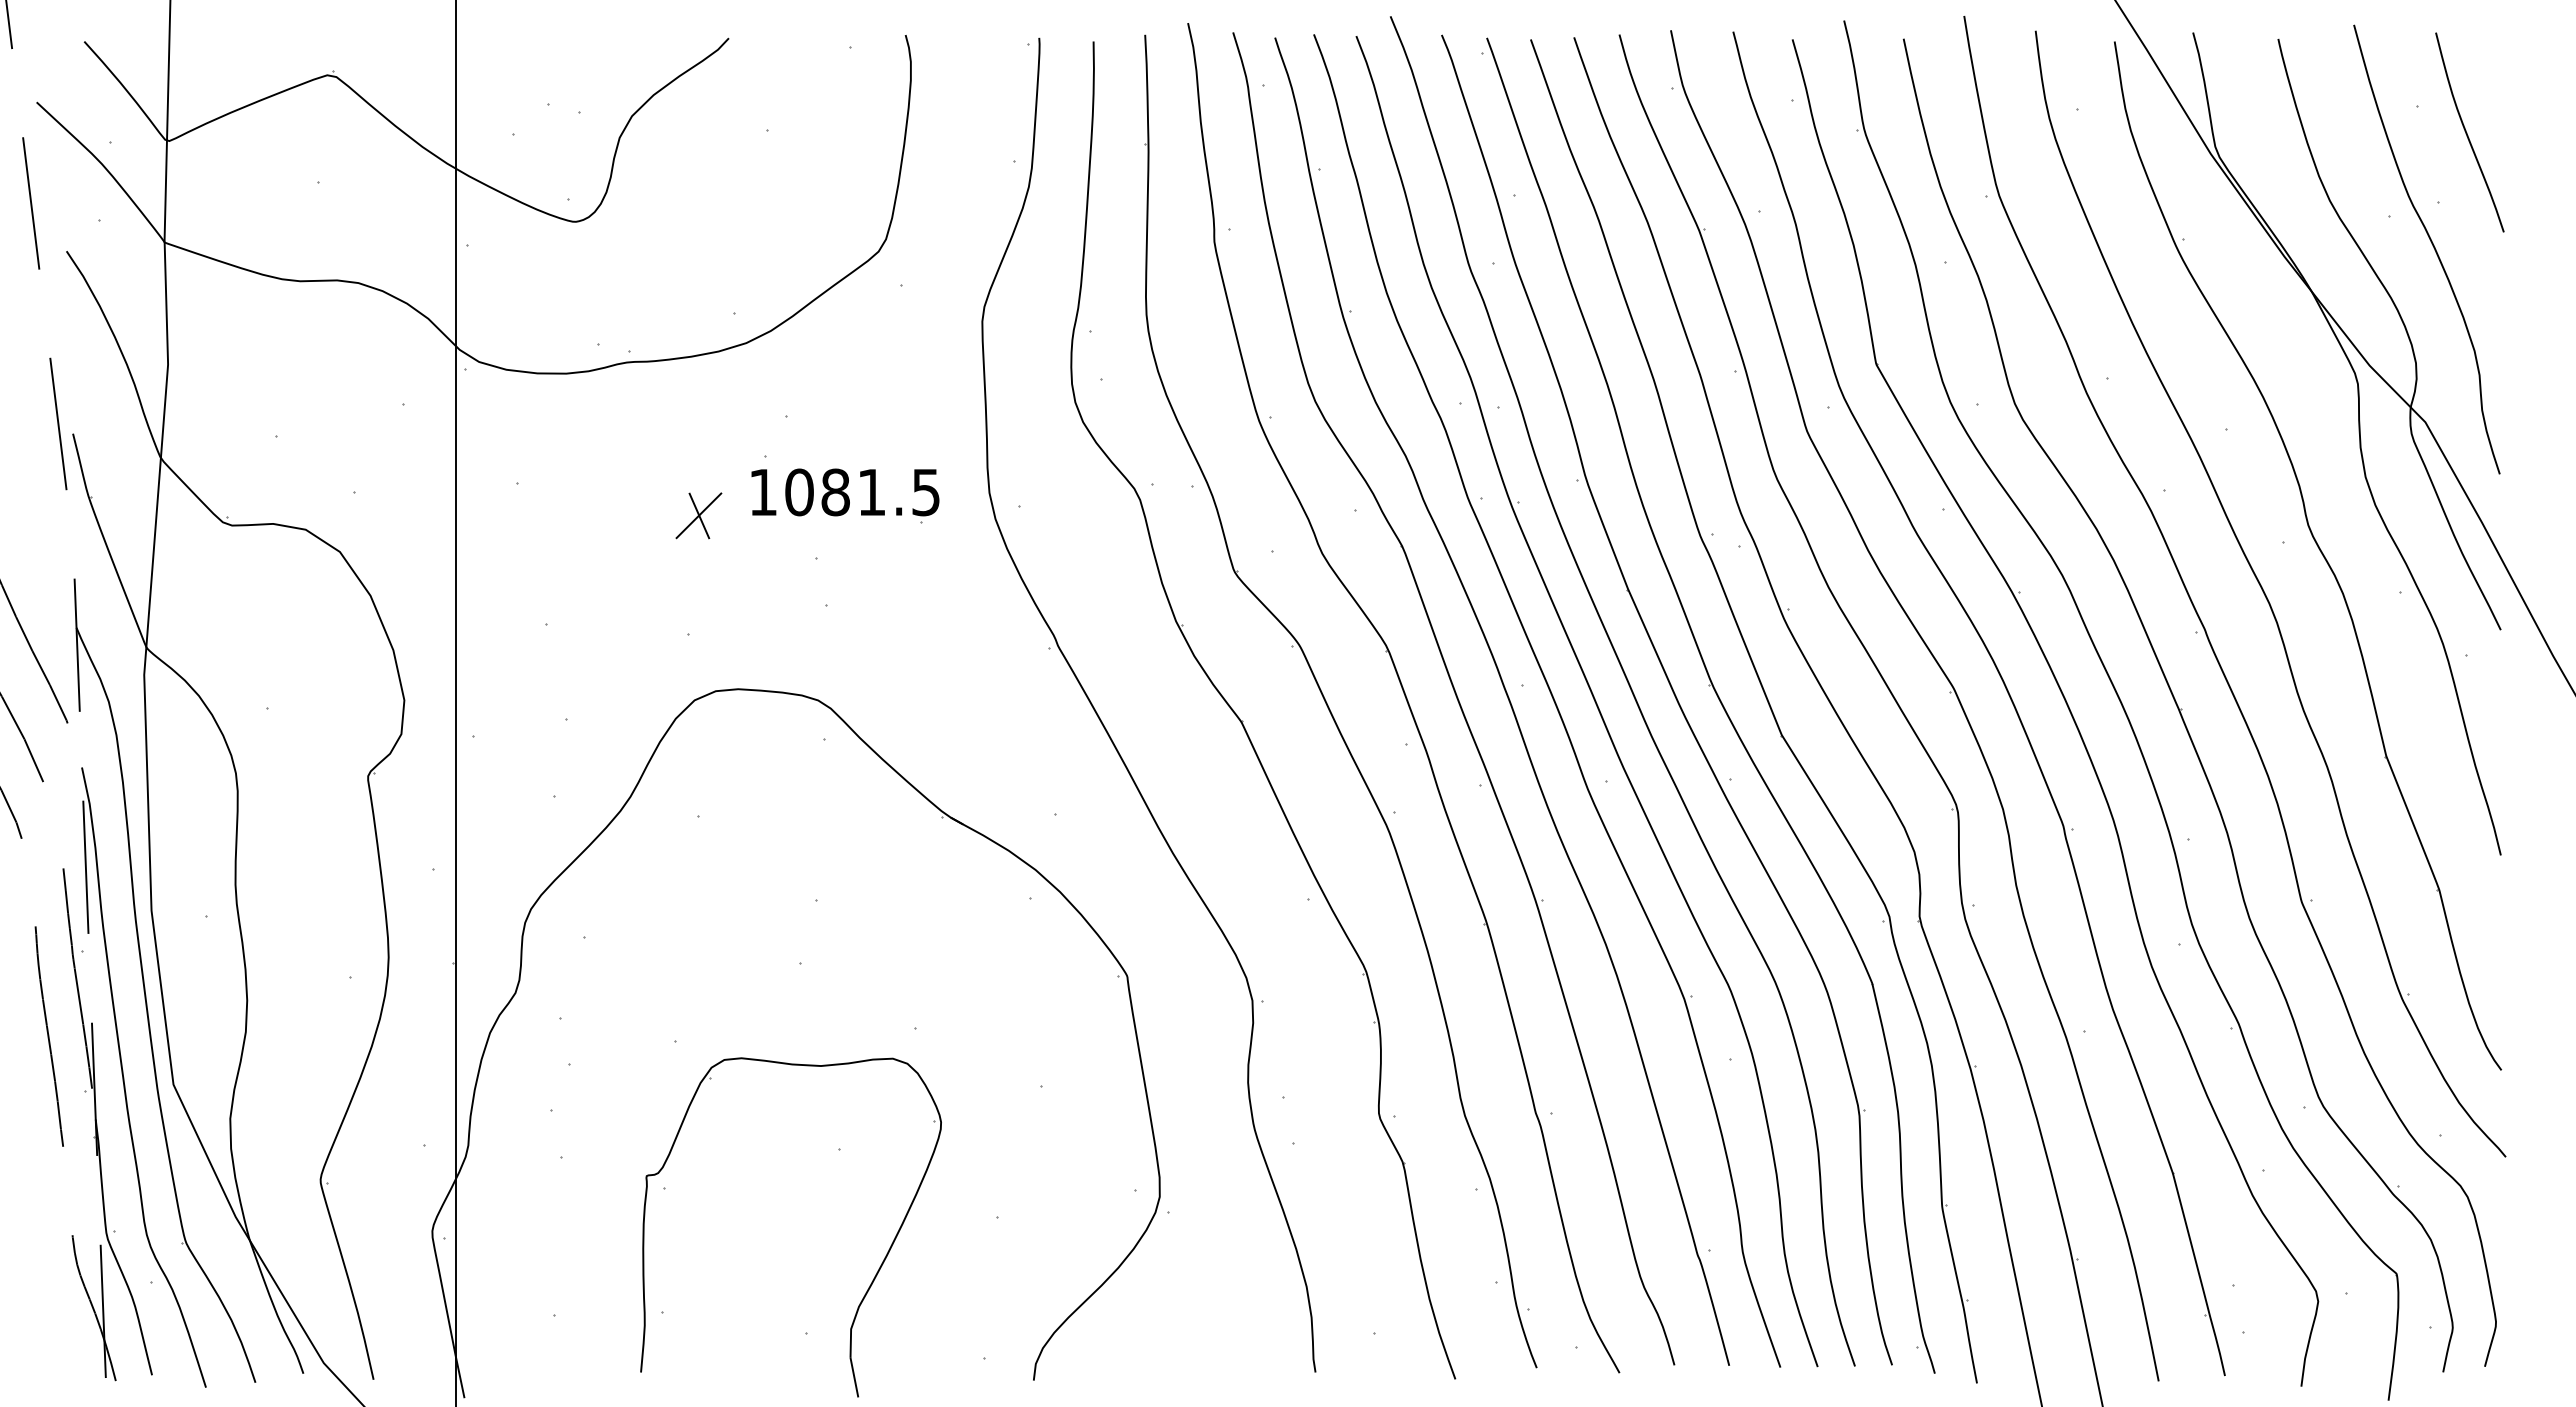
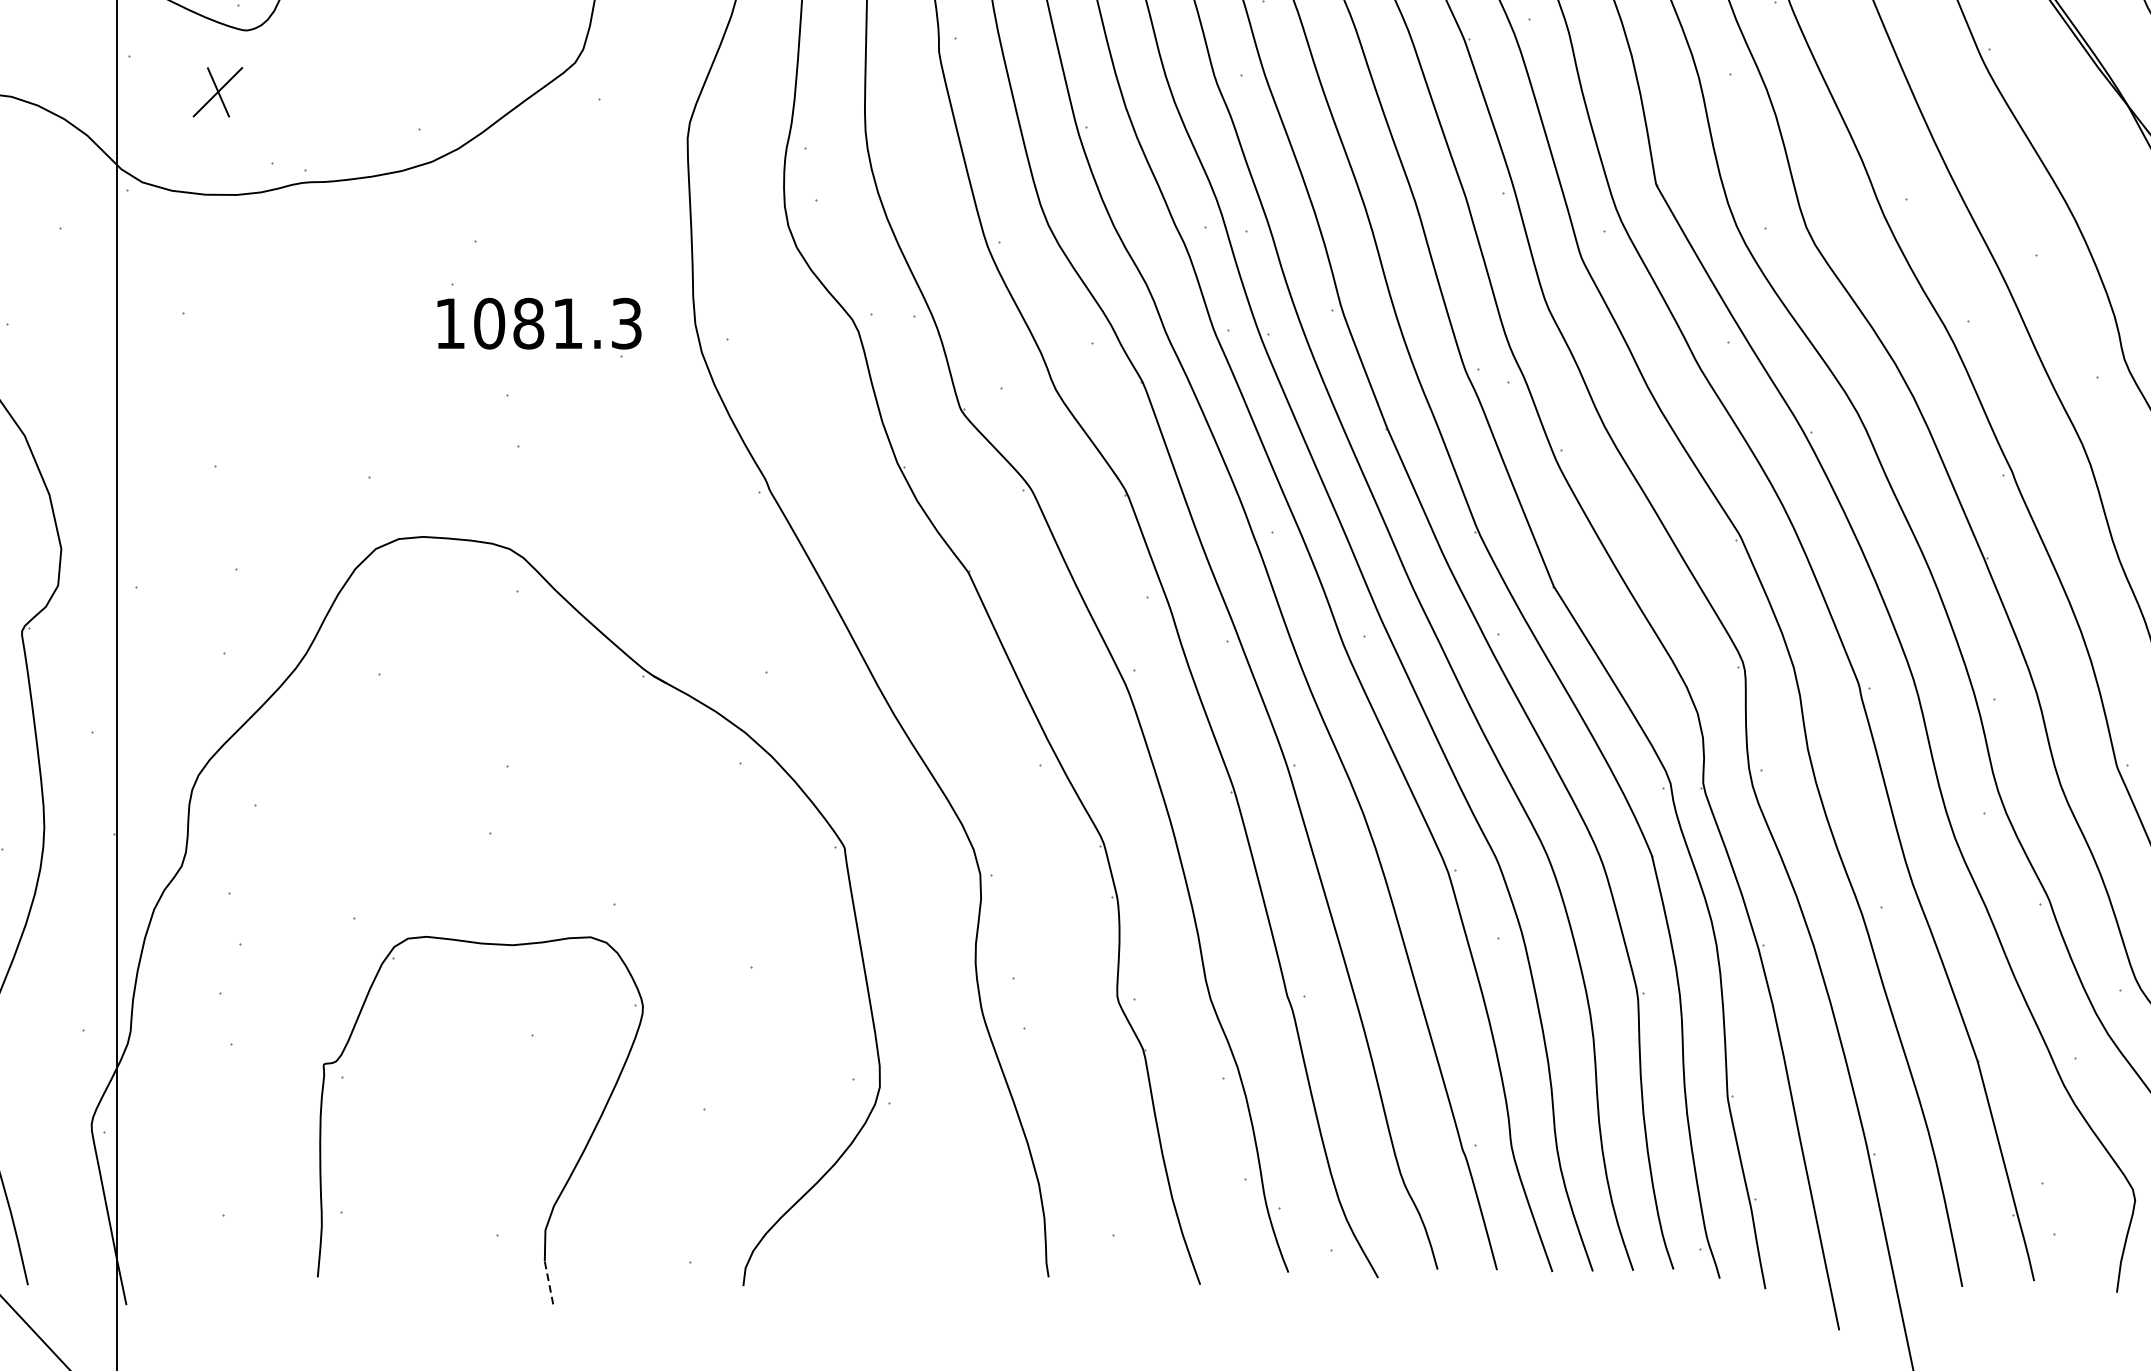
text: (925, 491) -> (626, 322), 1081.5 -> 1081.3
part: (698, 515) -> (217, 91), moved
line: (854, 1377) -> (549, 1282), solid -> dashed

